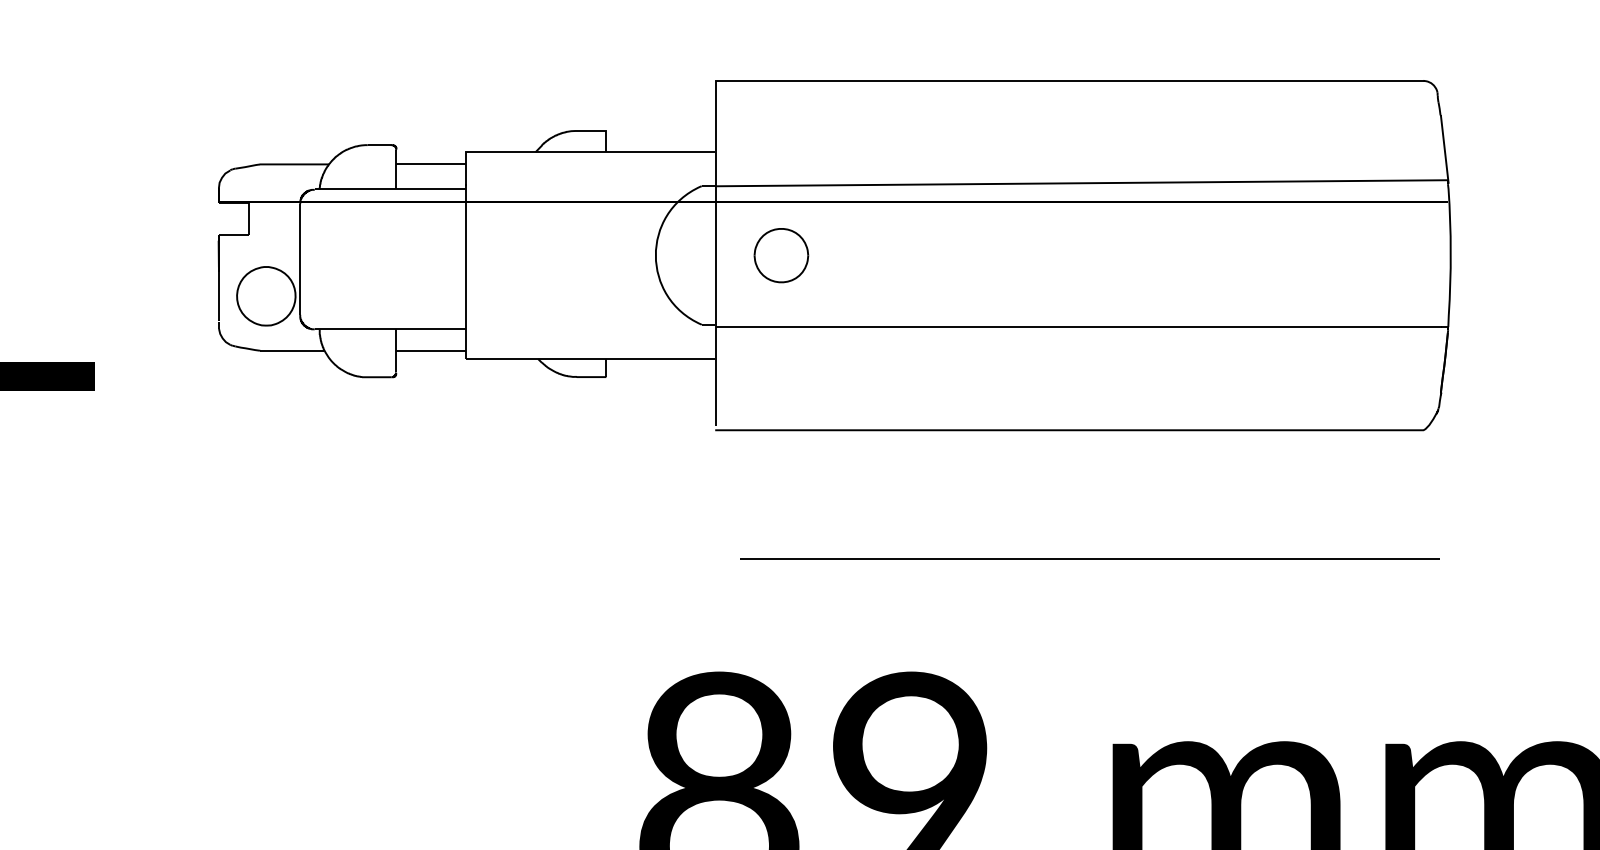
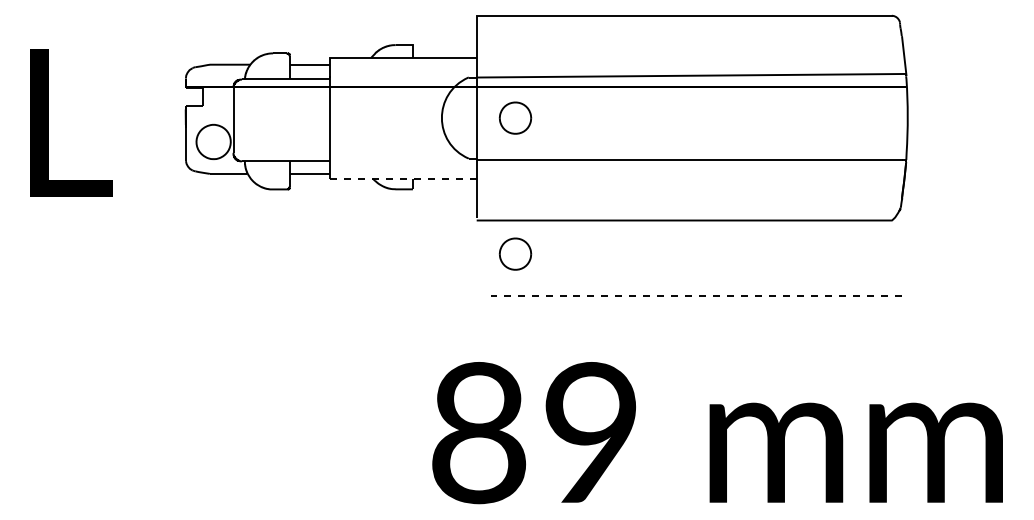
line: (590, 358) -> (403, 178), solid -> dashed
part: (781, 486) -> (515, 253), added
line: (1088, 558) -> (695, 295), solid -> dashed

